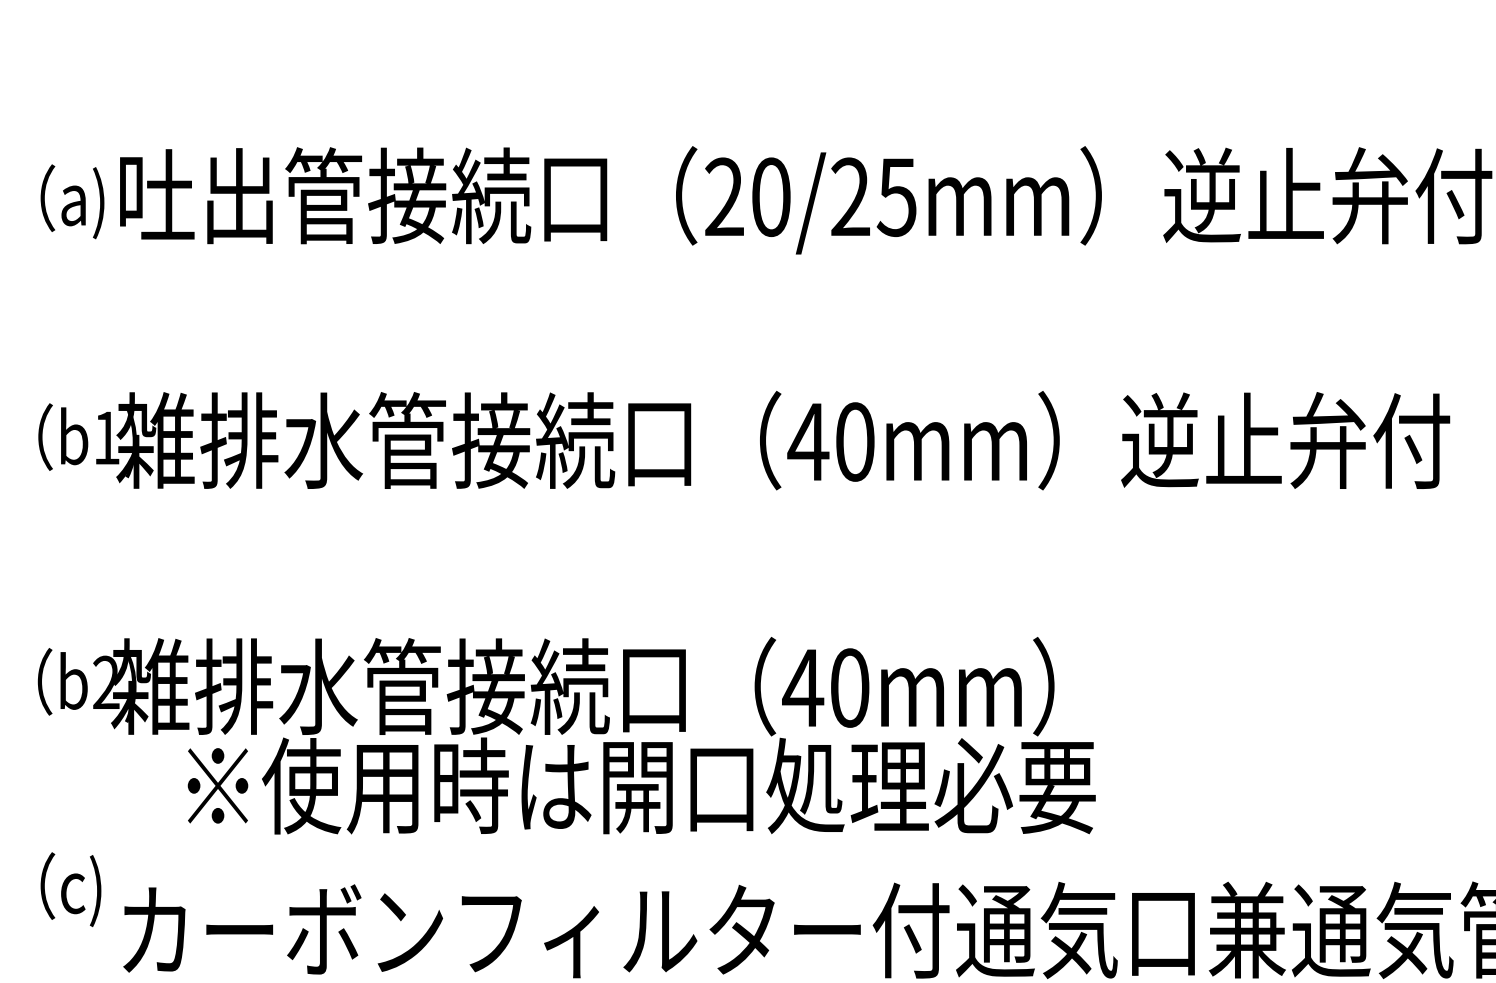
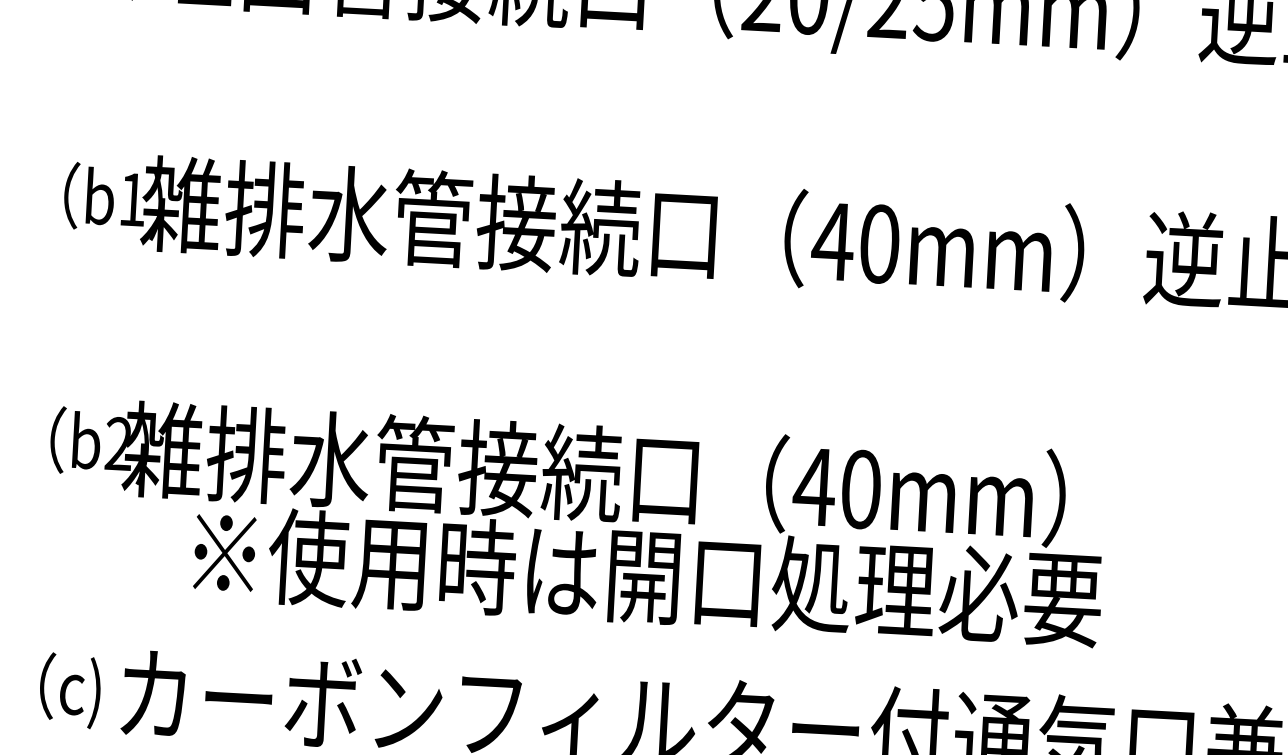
text: (70, 889) -> (69, 690), moved

